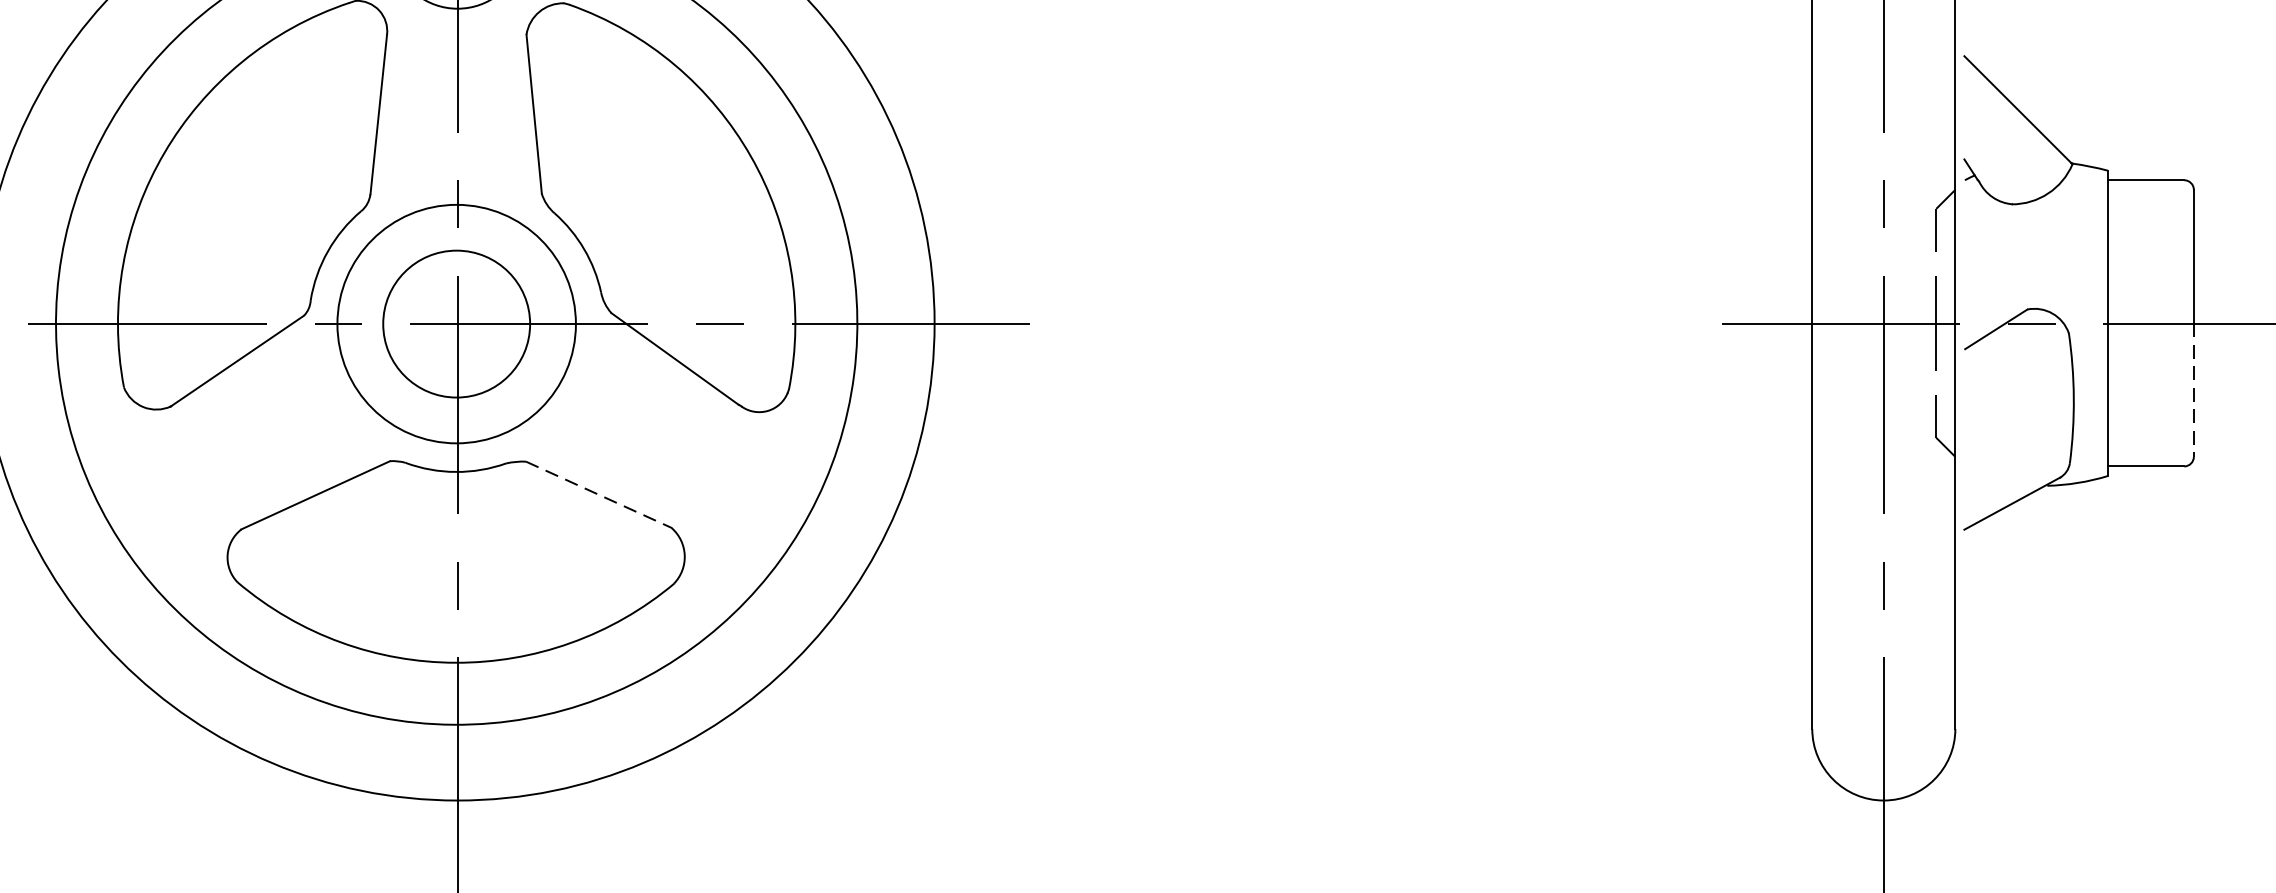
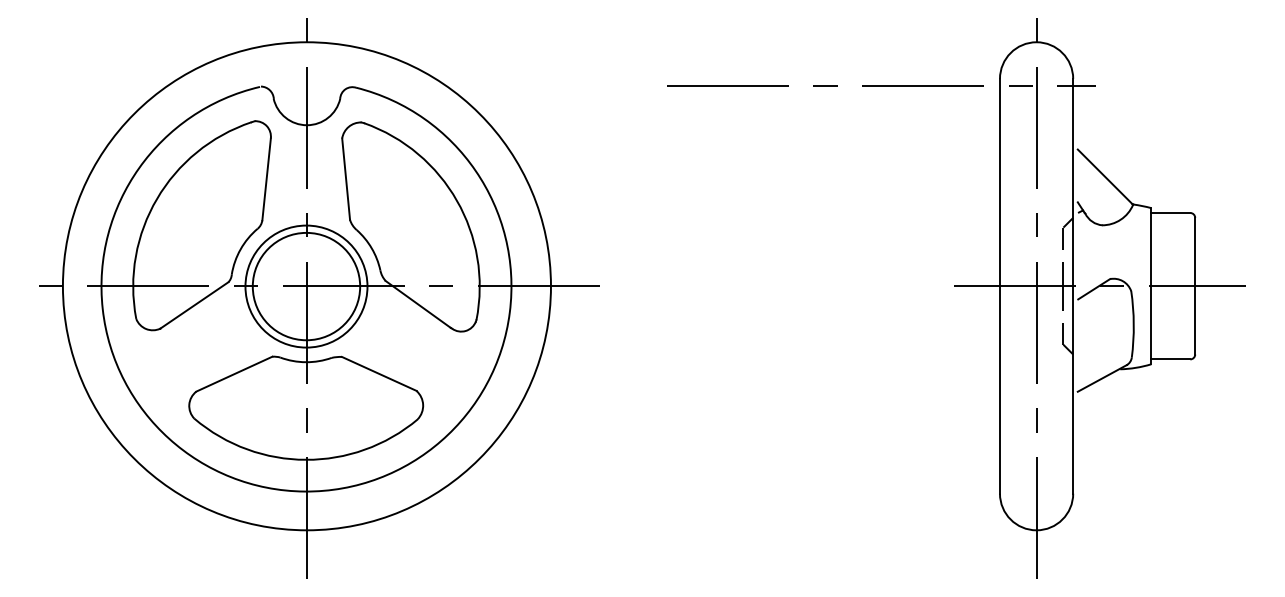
circle: (456, 323) -> (306, 286), size x1.43
line: (2194, 390) -> (1195, 320), dashed -> solid
line: (599, 495) -> (379, 374), dashed -> solid

